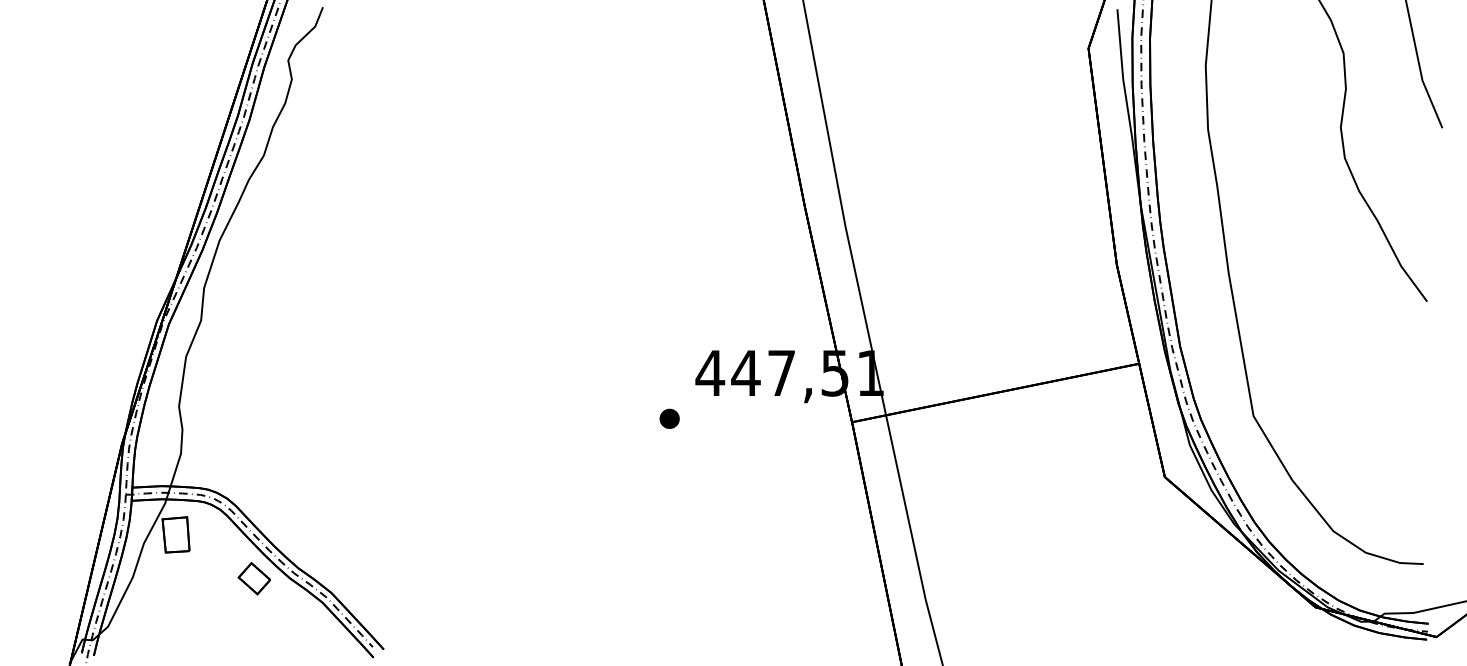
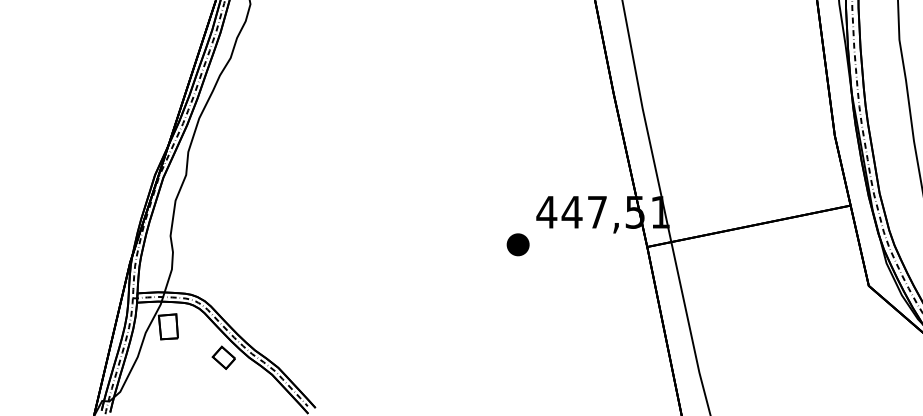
part: (669, 418) -> (517, 244), size x1.6

